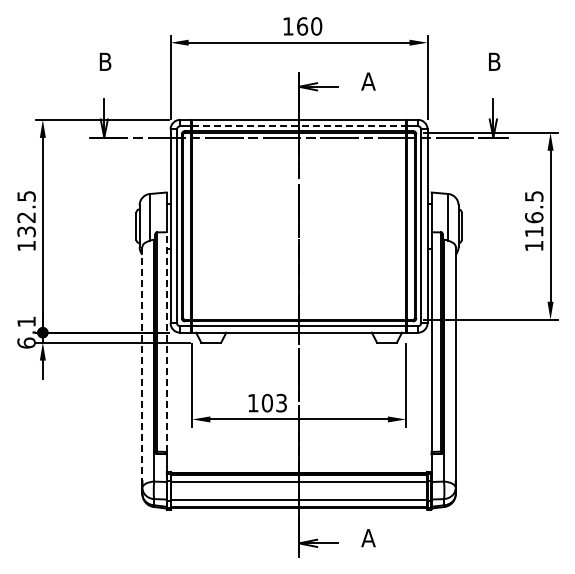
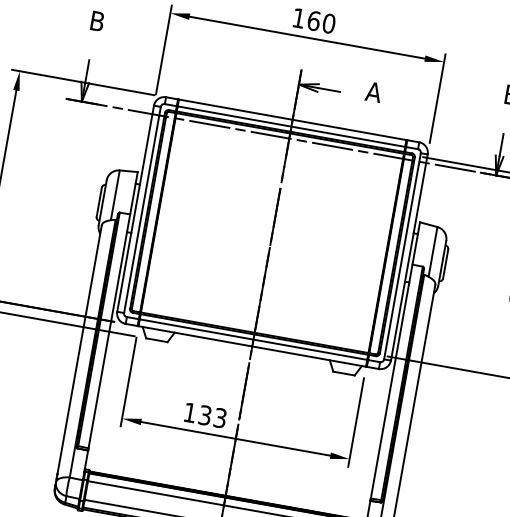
line: (299, 126) -> (291, 126), dashed -> solid
line: (166, 342) -> (109, 331), dashed -> solid
line: (142, 364) -> (79, 350), dashed -> solid
text: (266, 402) -> (204, 414), 103 -> 133

